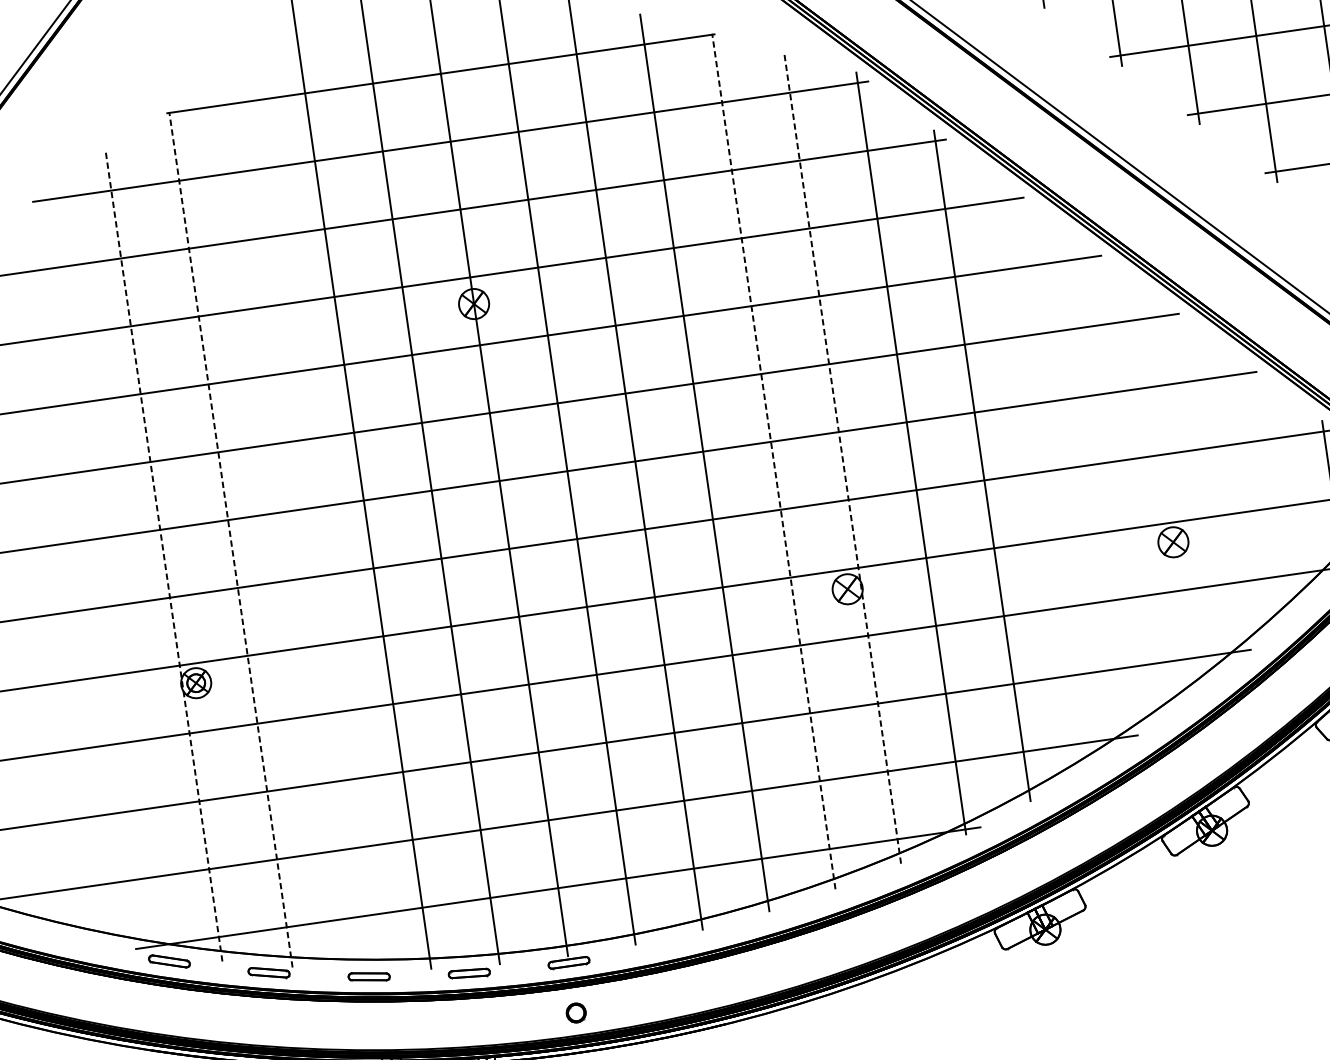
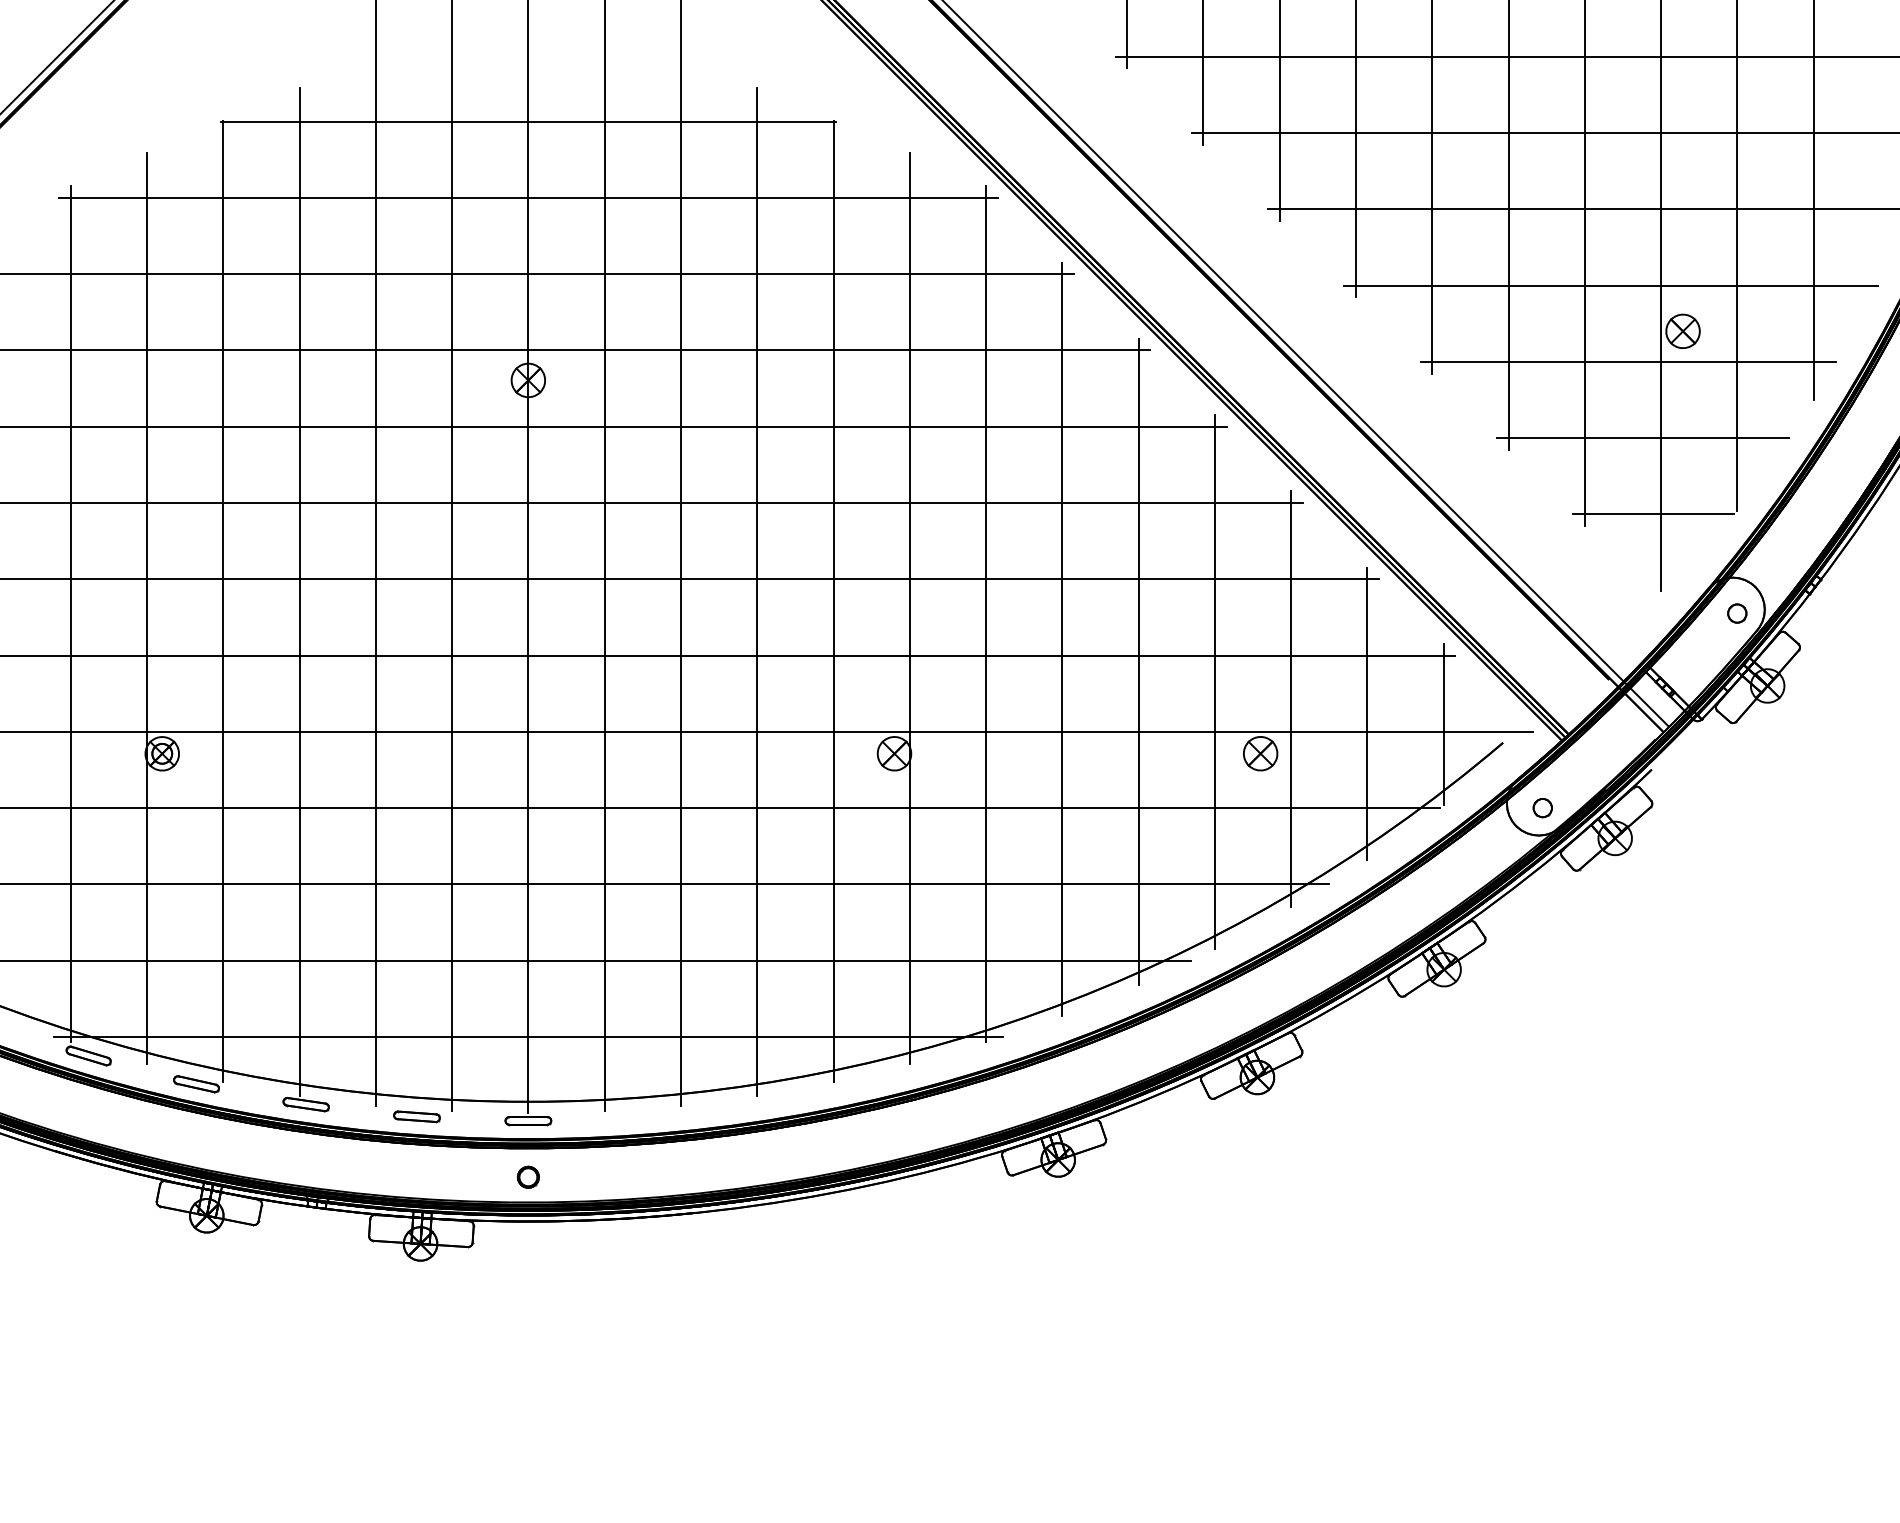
line: (842, 458) -> (909, 608), dashed -> solid
line: (773, 461) -> (833, 601), dashed -> solid
line: (1052, 475) -> (1138, 661), added
line: (1123, 483) -> (1214, 681), added
line: (1193, 490) -> (1291, 699), added
line: (1263, 492) -> (1367, 713), added
line: (297, 521) -> (299, 591), added
line: (231, 539) -> (223, 601), dashed -> solid
line: (164, 555) -> (147, 608), dashed -> solid
line: (96, 571) -> (70, 614), added

